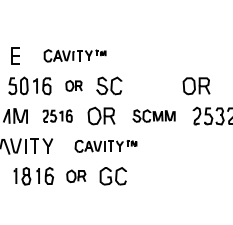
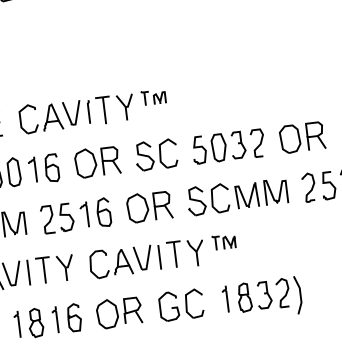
part: (74, 55) -> (91, 111), size x1.43
part: (73, 85) -> (96, 161), size x1.67
part: (152, 86) -> (228, 147), added
part: (57, 115) -> (75, 214), size x1.43
part: (153, 115) -> (236, 195), size x1.43
part: (105, 146) -> (162, 256), size x1.43
part: (76, 176) -> (119, 312), size x1.43
part: (161, 178) -> (262, 299), added

